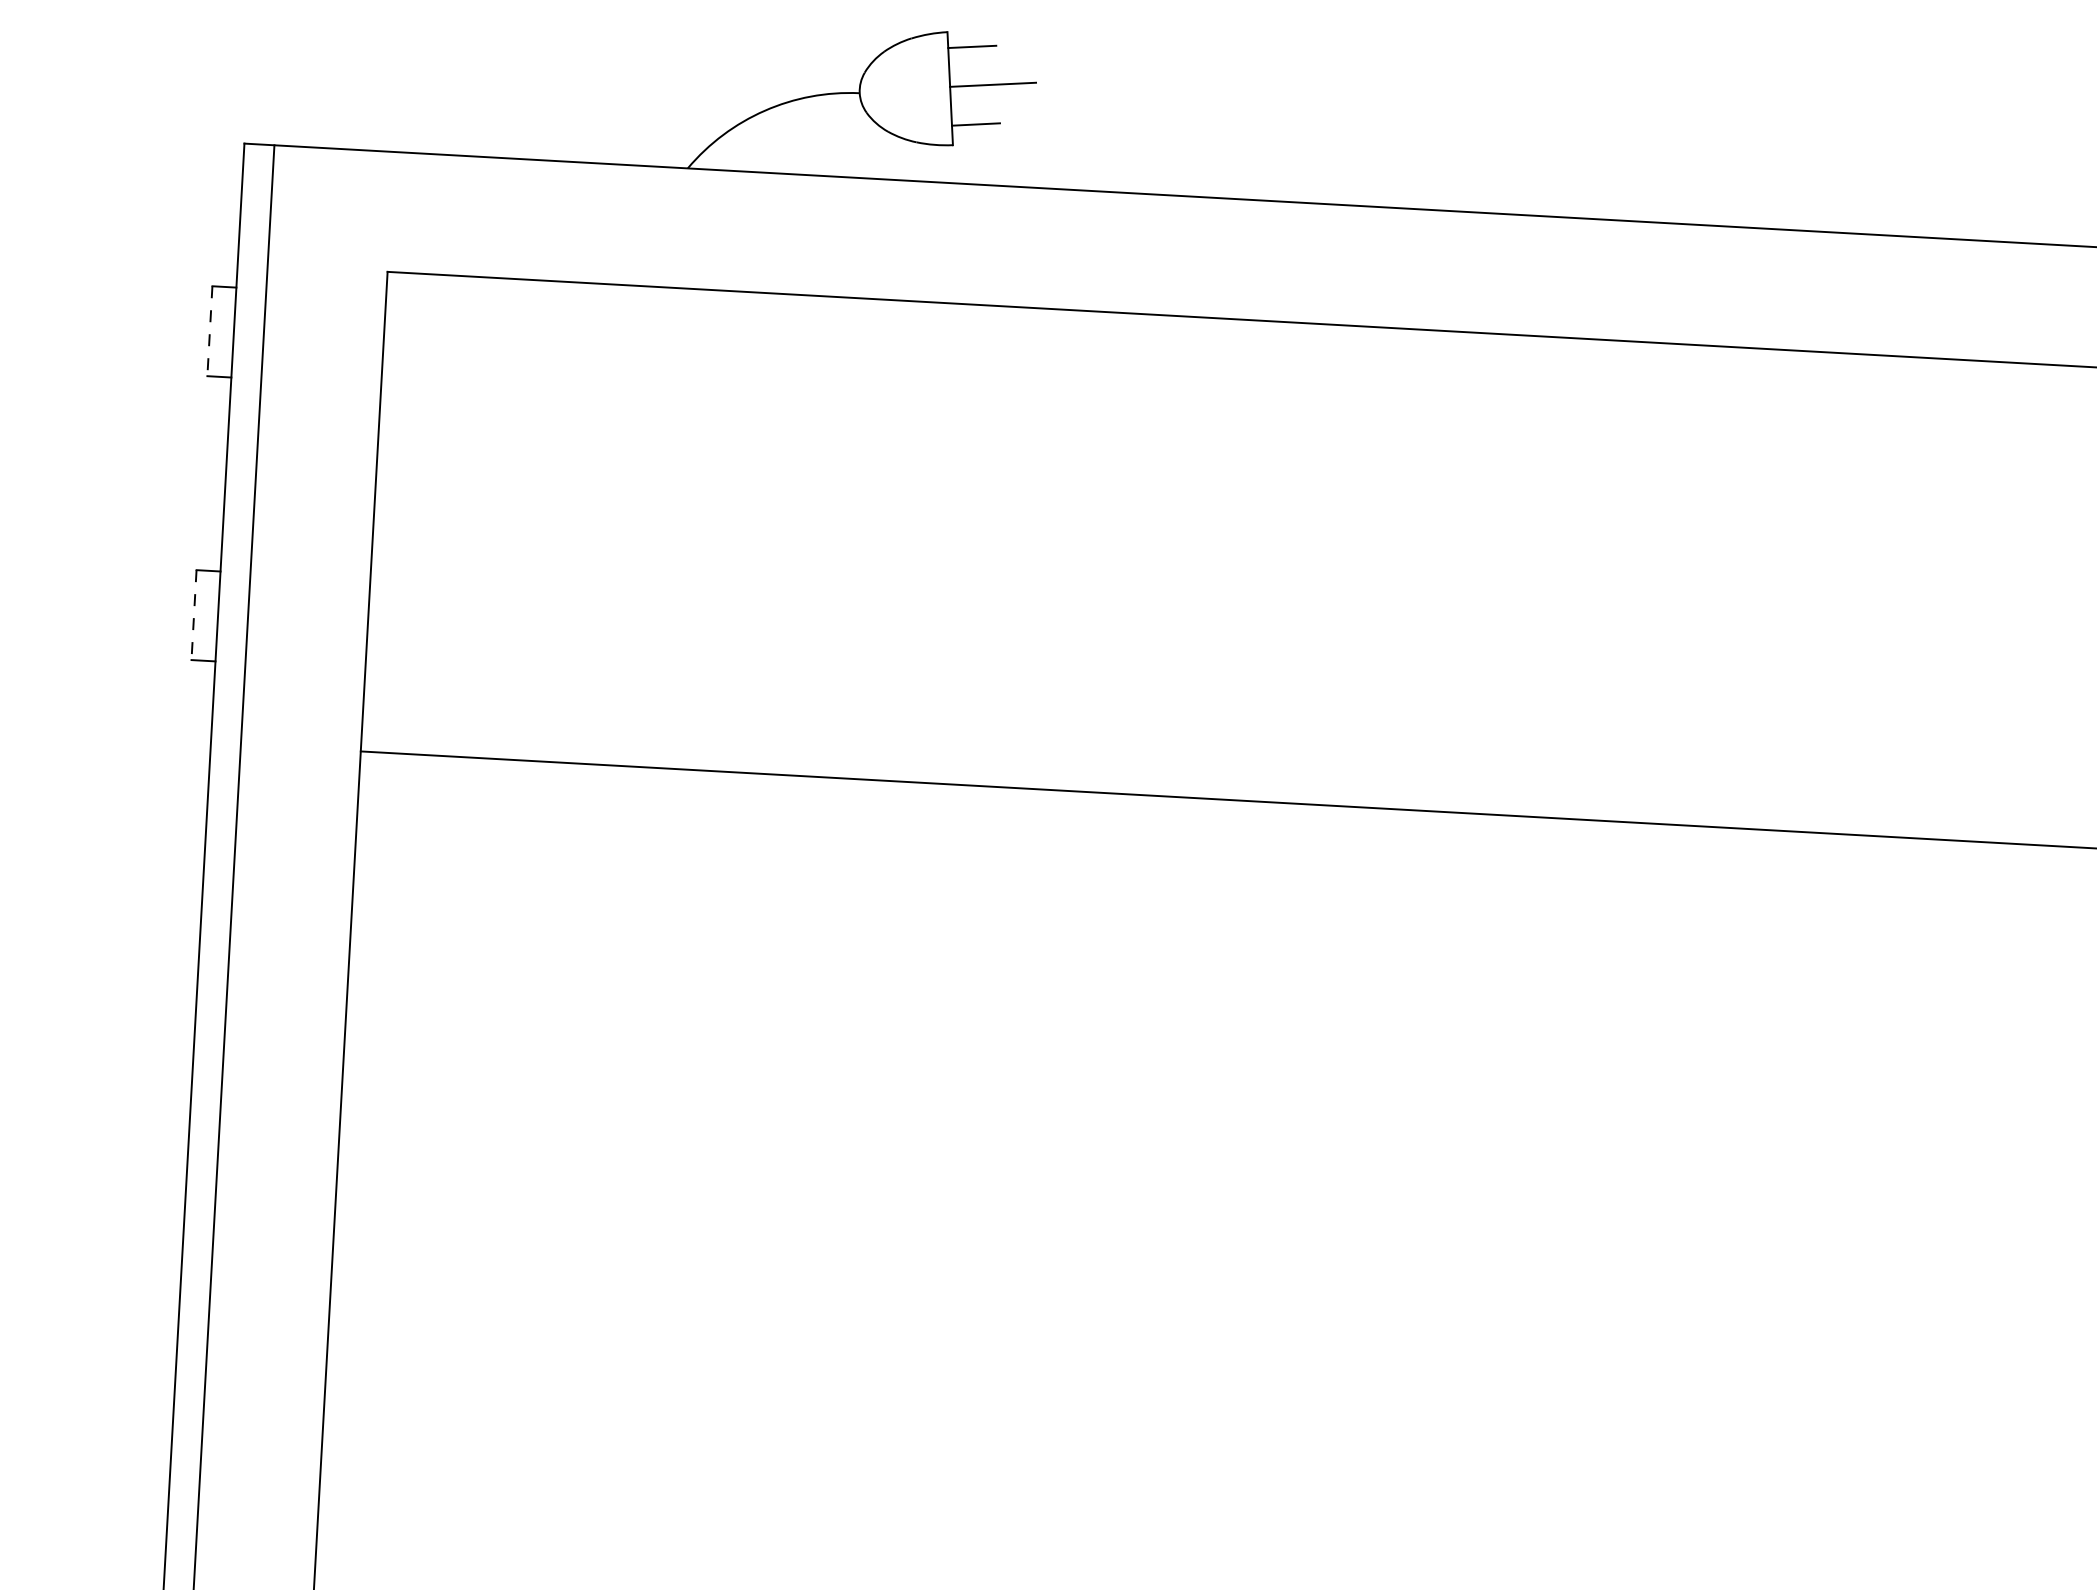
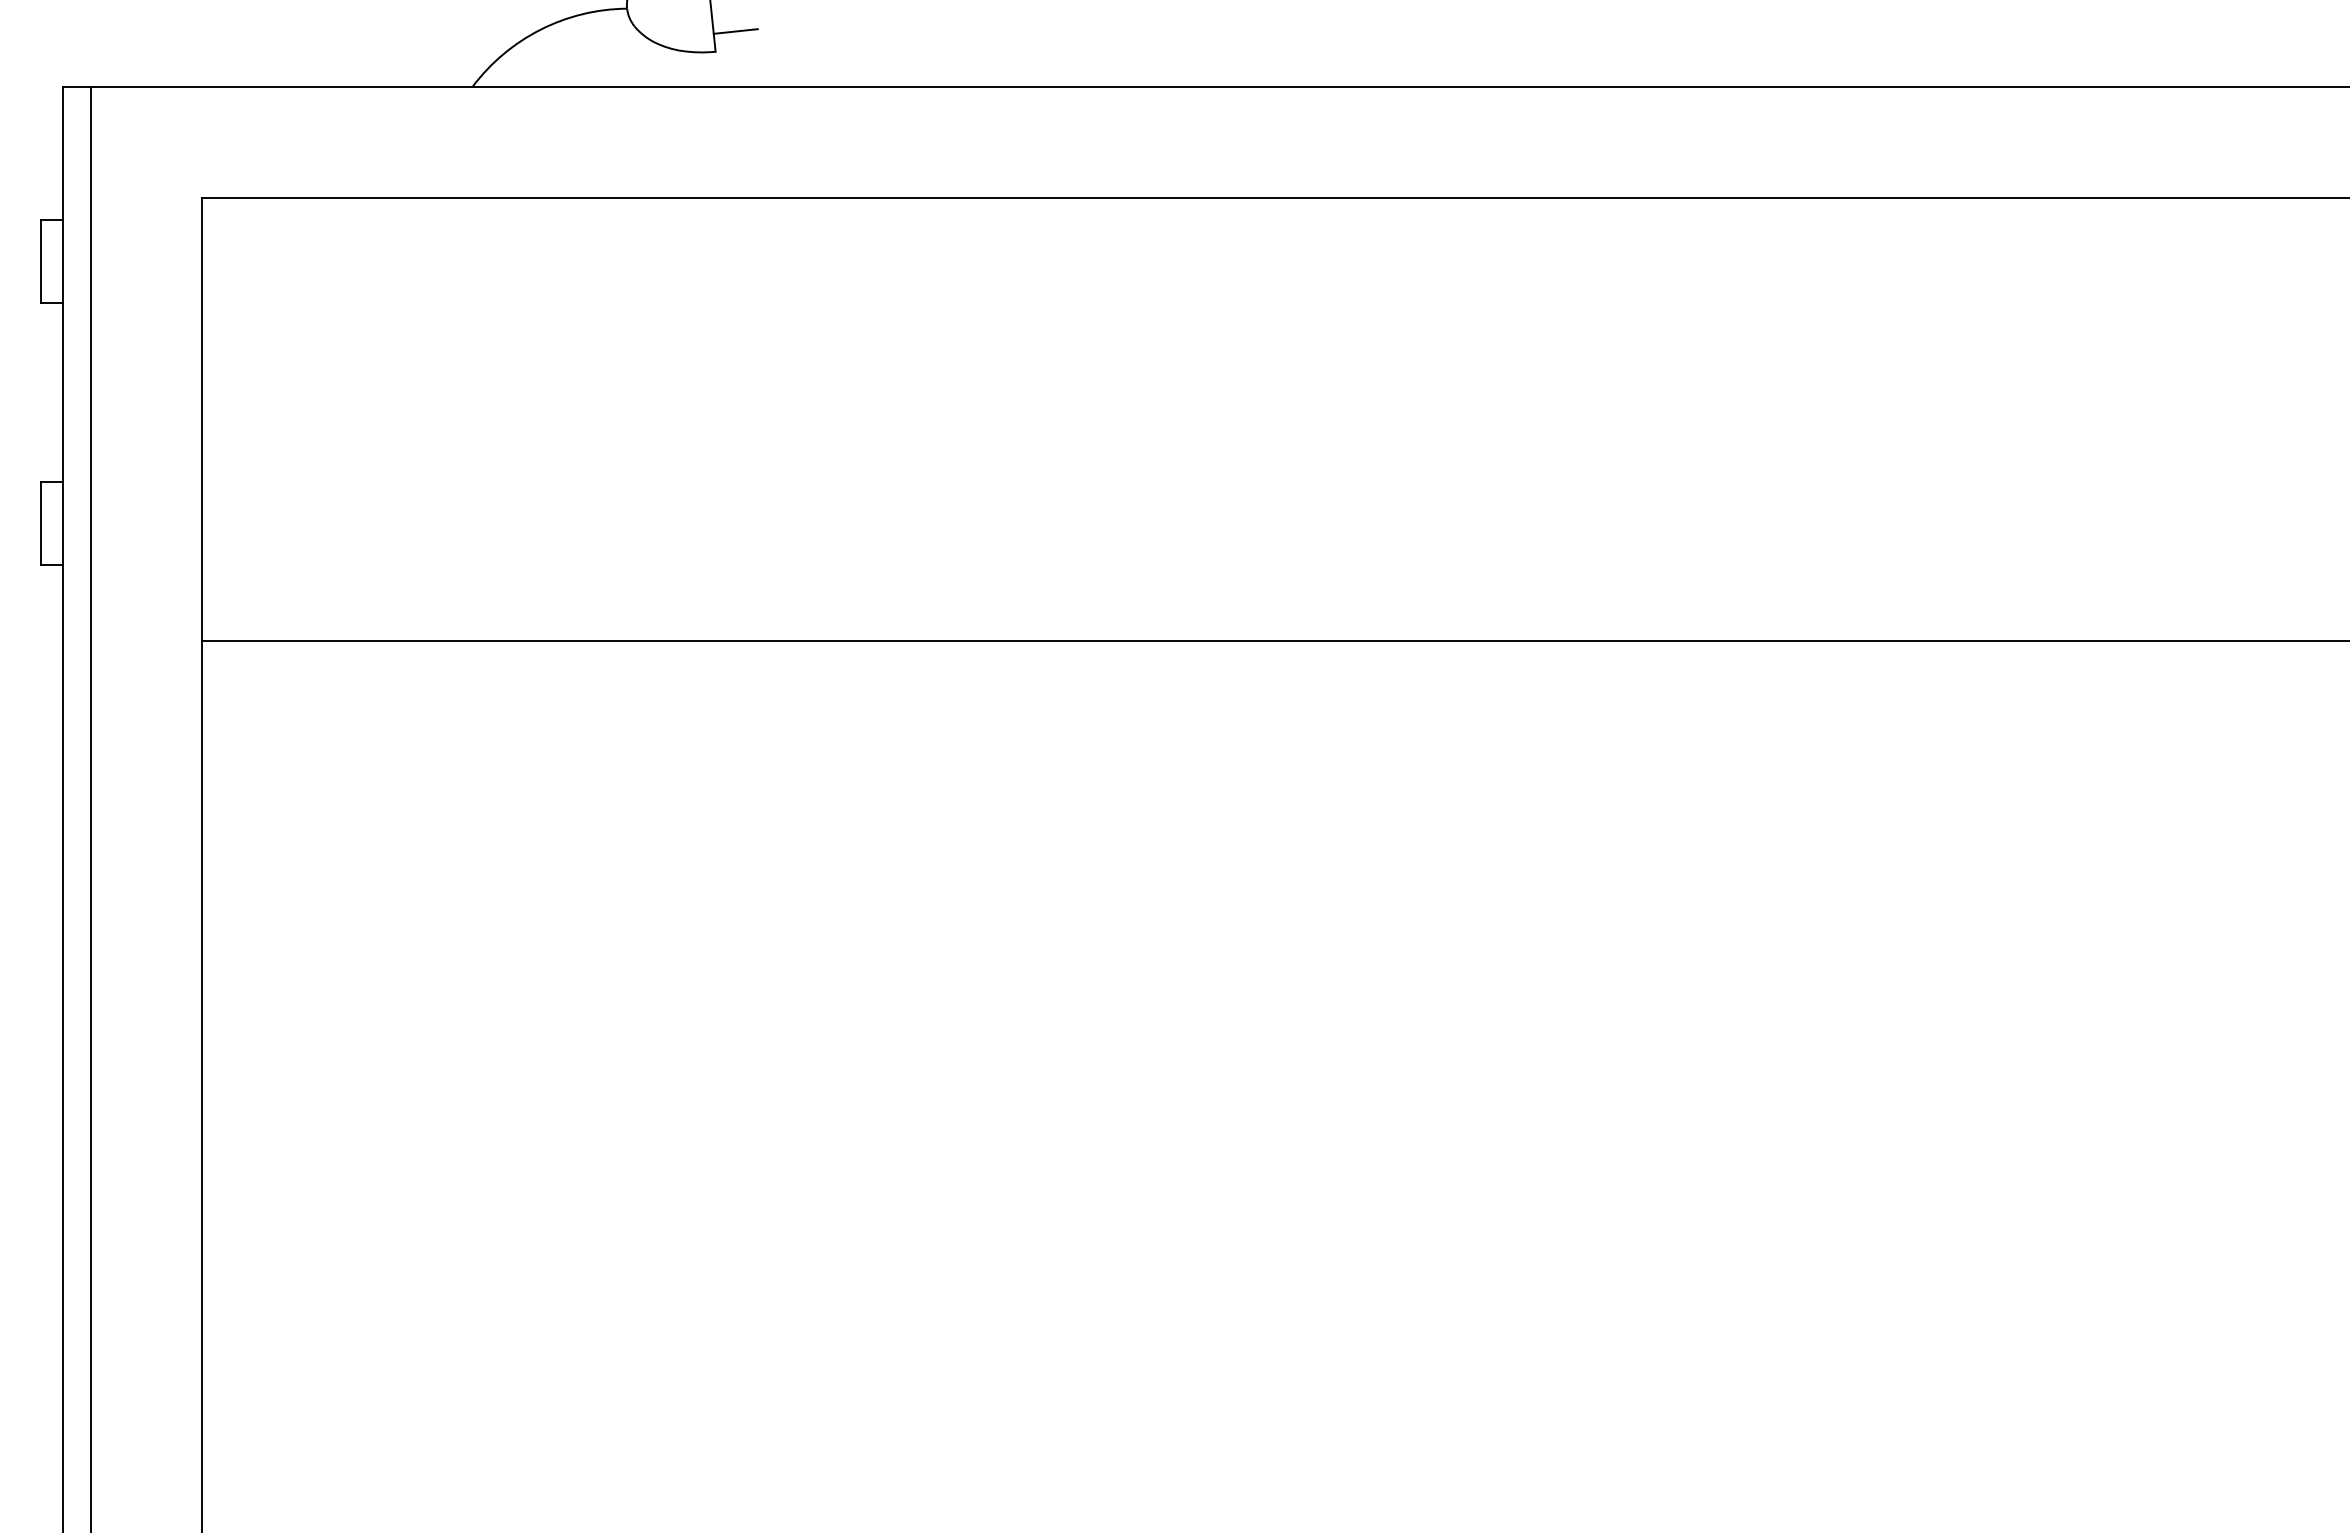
line: (209, 331) -> (40, 261), dashed -> solid
line: (193, 614) -> (40, 523), dashed -> solid

